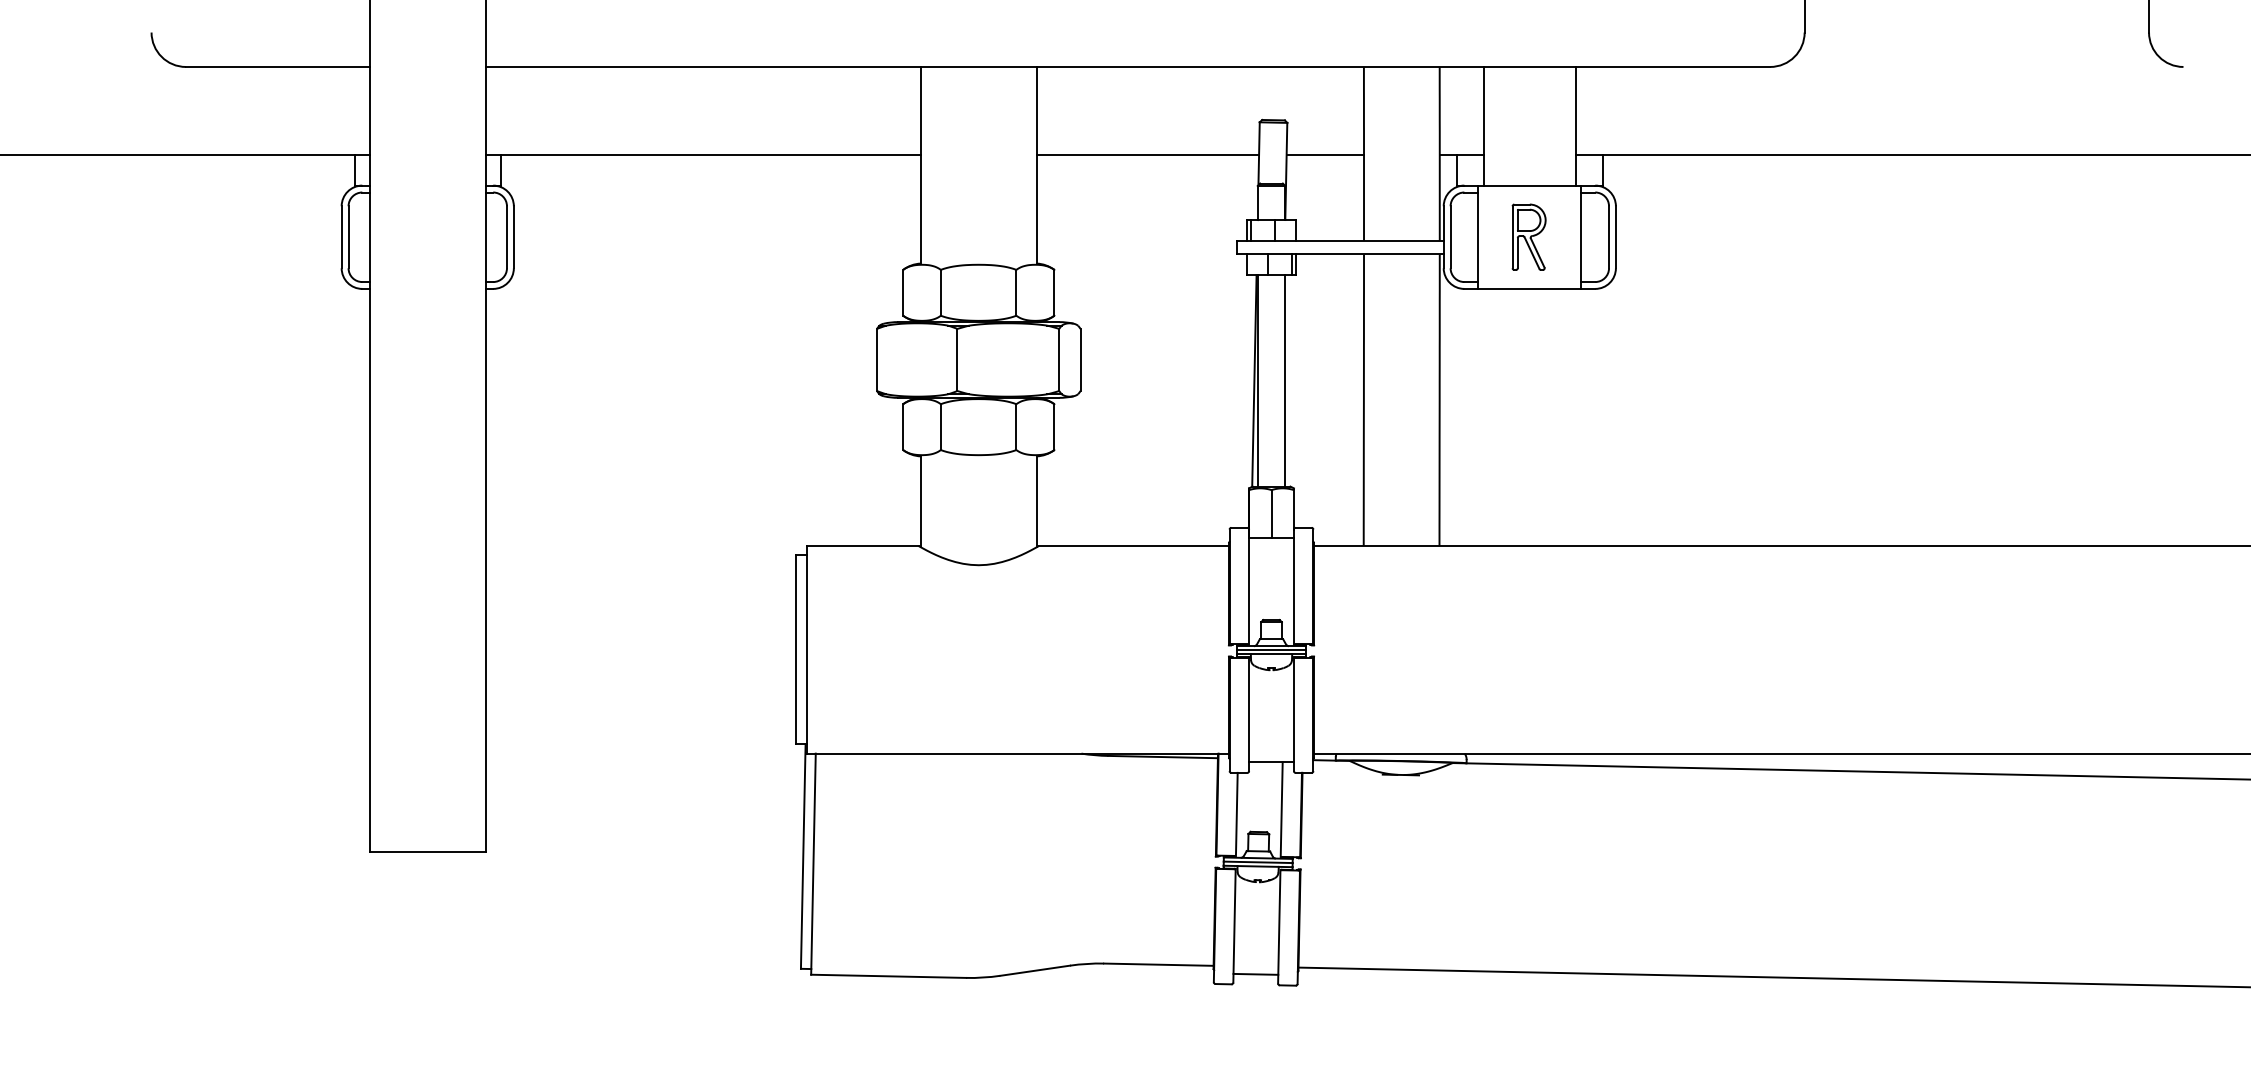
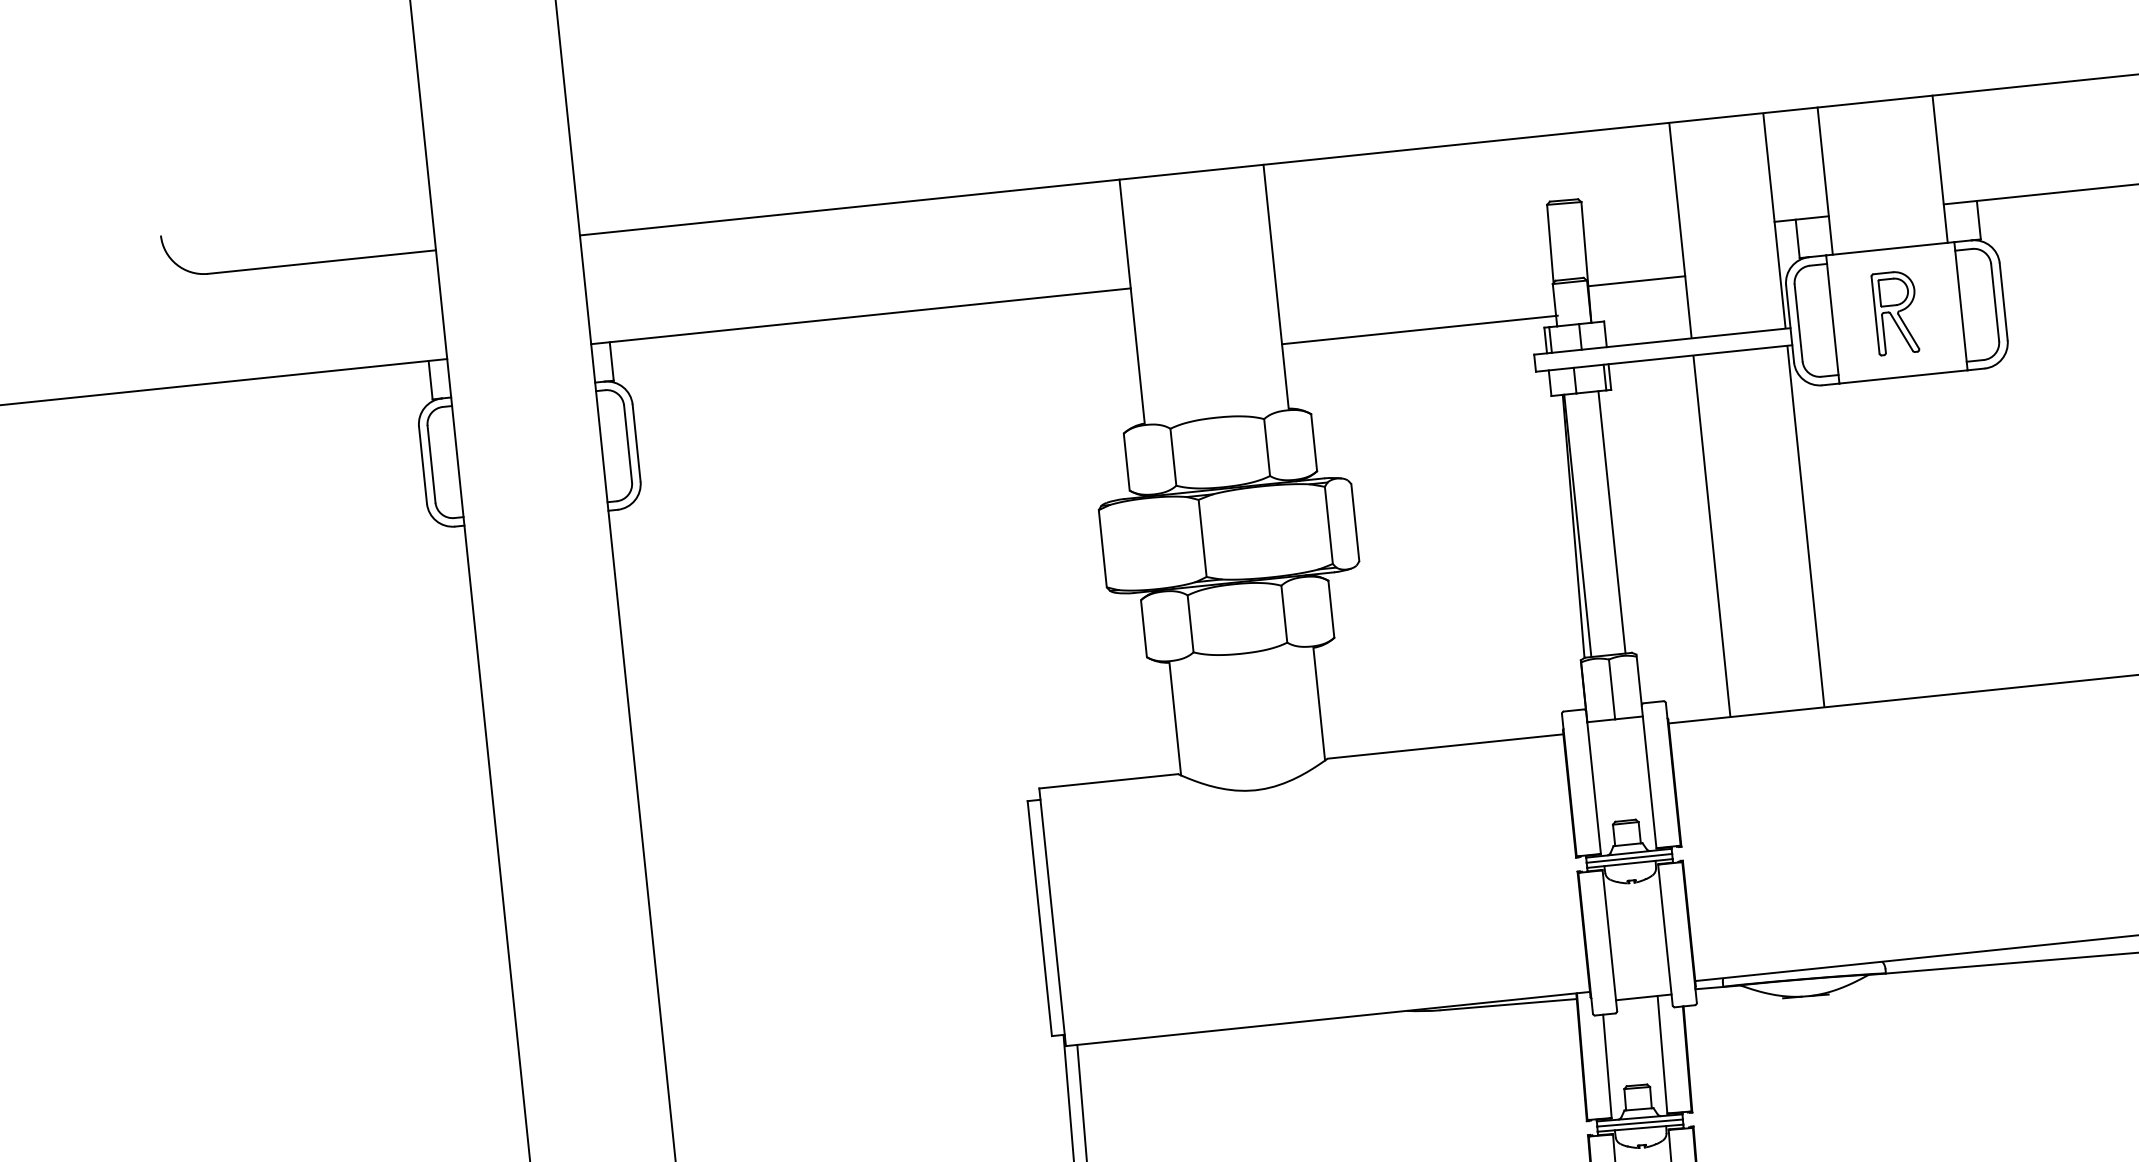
line: (1147, 154) -> (1419, 329), moved
line: (1325, 154) -> (1637, 281), moved

